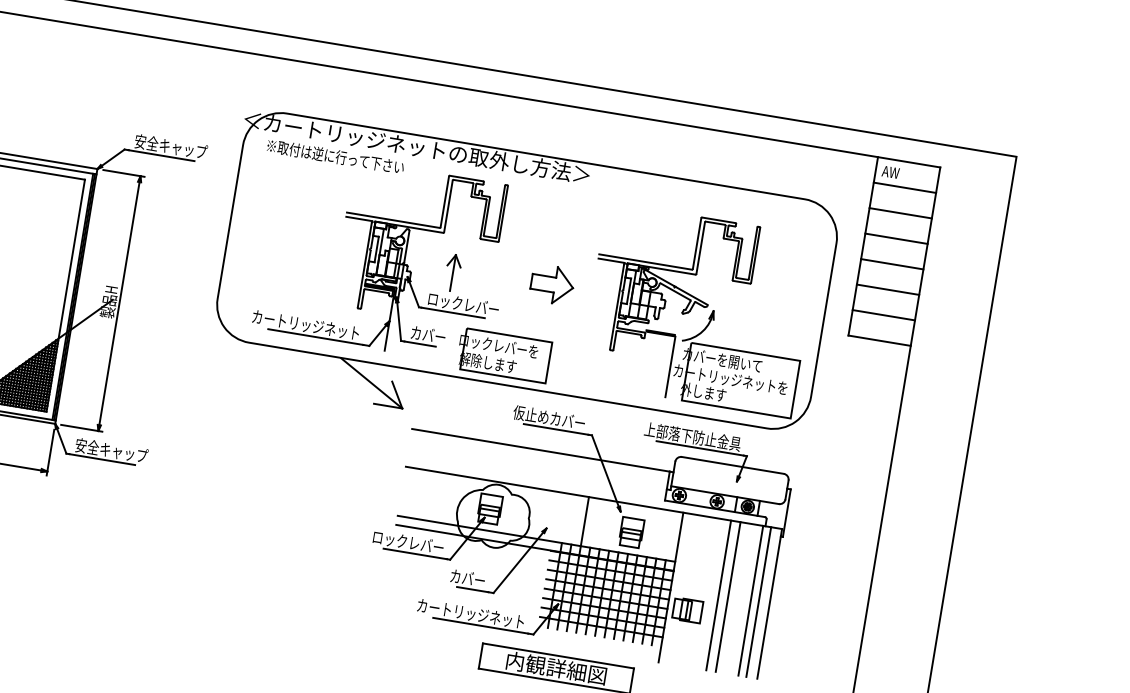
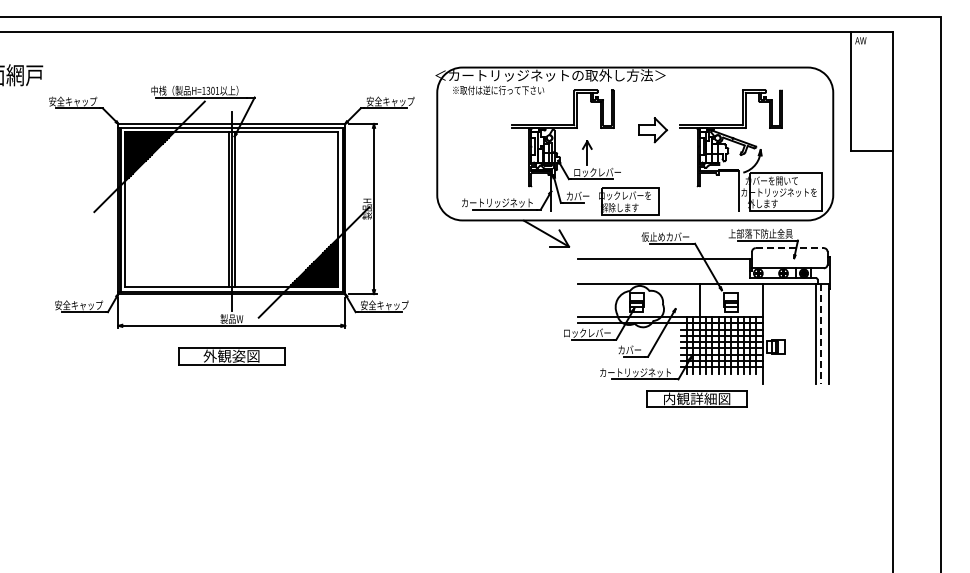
line: (904, 188) -> (871, 49), removed
line: (900, 213) -> (871, 66), removed
line: (896, 238) -> (871, 83), removed
line: (891, 264) -> (871, 100), removed
part: (552, 285) -> (653, 130), moved
line: (887, 289) -> (871, 117), removed
line: (883, 315) -> (871, 134), removed
line: (733, 466) -> (790, 248), solid -> dashed
line: (718, 595) -> (794, 334), removed
line: (727, 597) -> (800, 334), removed
line: (758, 602) -> (821, 334), solid -> dashed

